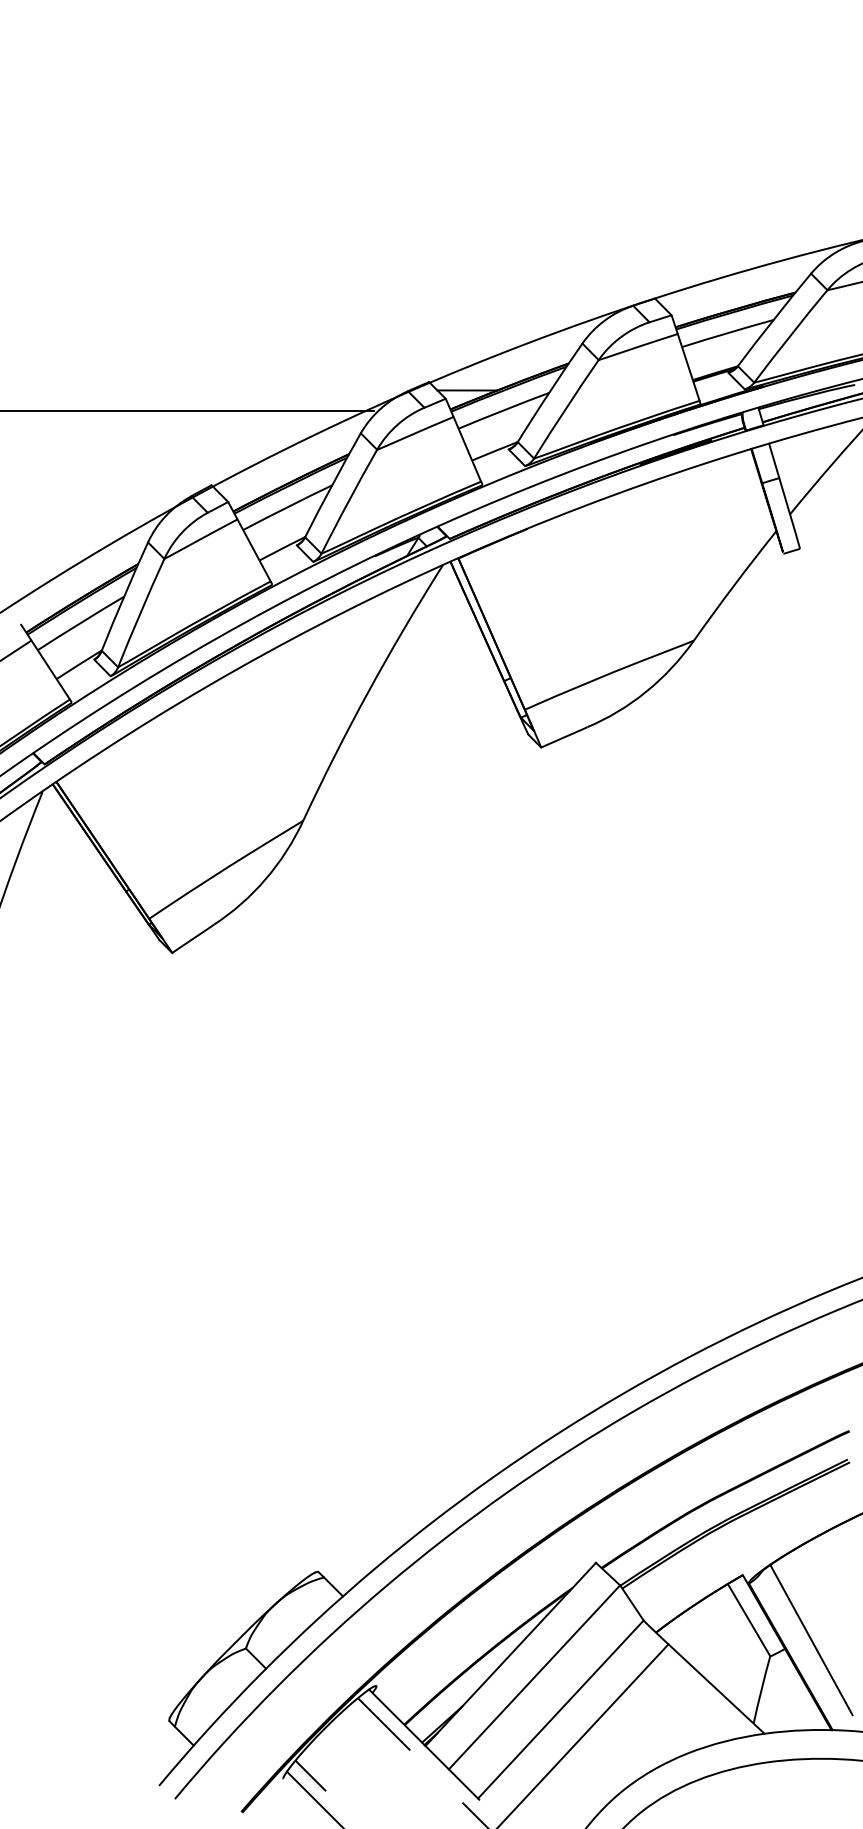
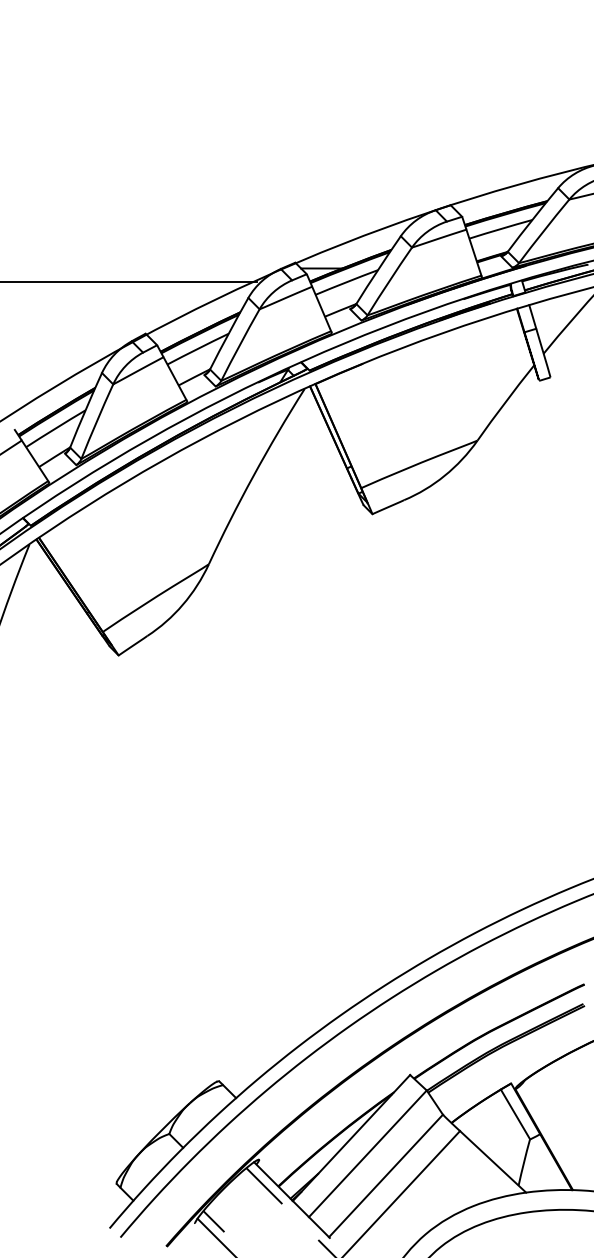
line: (811, 1639) -> (558, 1127), removed

